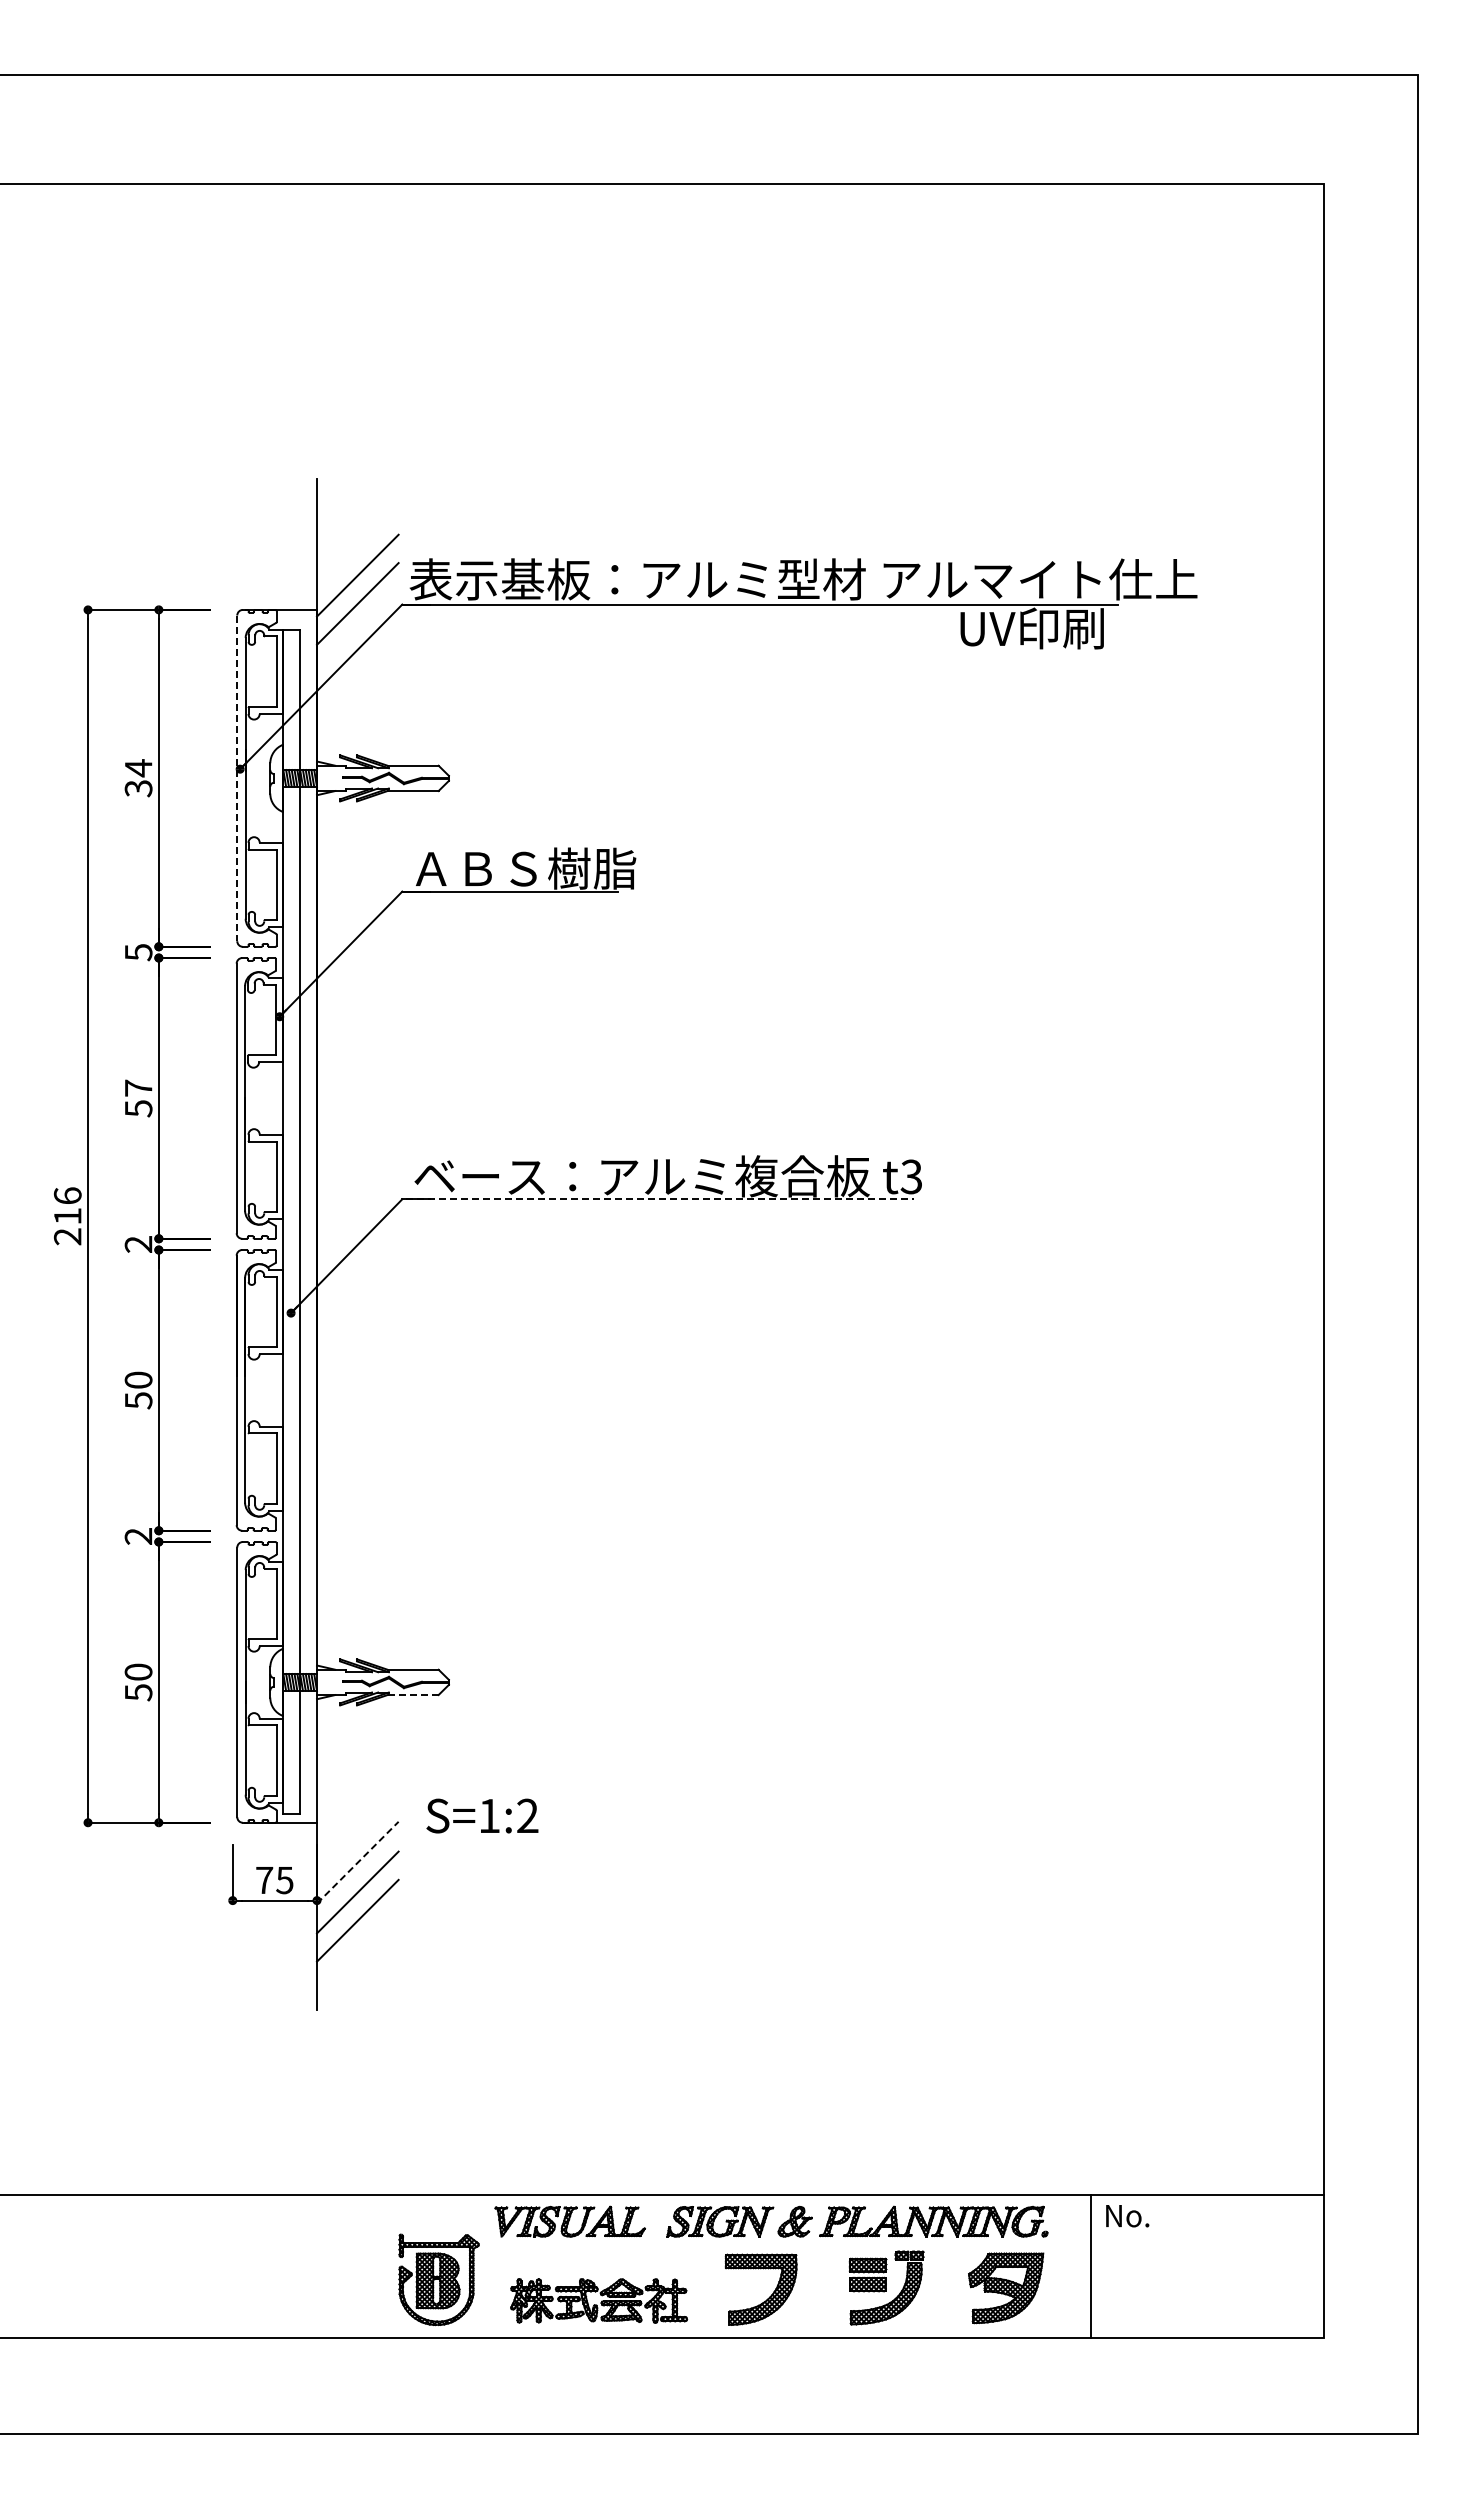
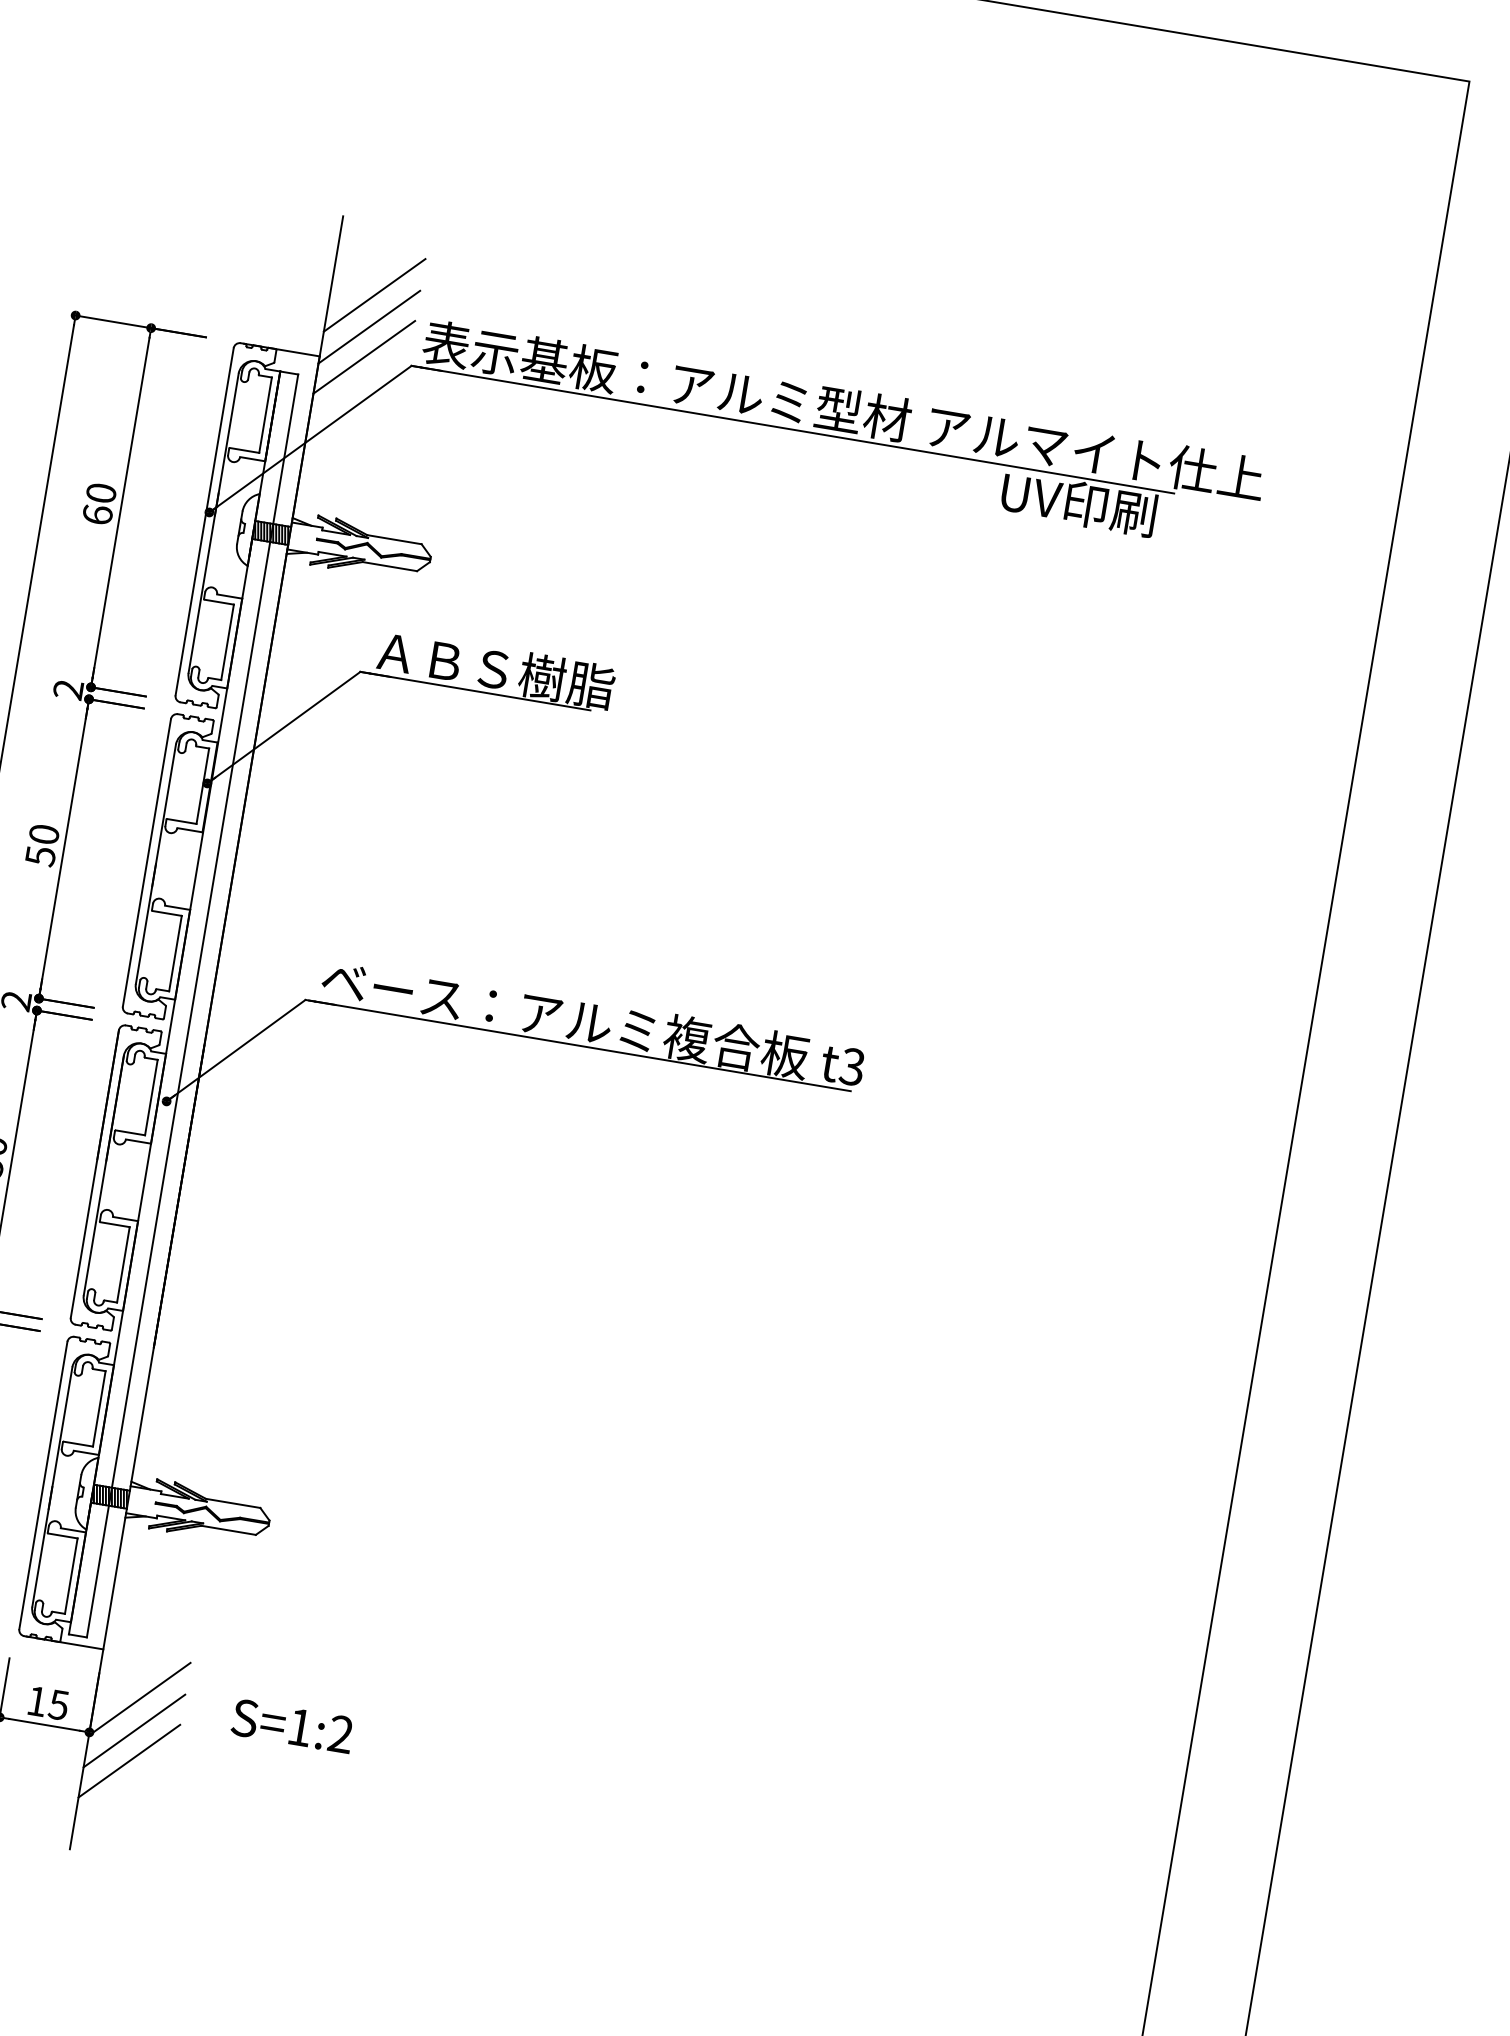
line: (357, 545) -> (374, 294), added
text: (138, 778) -> (99, 504), 34 -> 60
line: (237, 778) -> (204, 521), dashed -> solid
text: (138, 952) -> (68, 689), 5 -> 2
text: (138, 1087) -> (44, 833), 57 -> 50
line: (660, 1199) -> (580, 1046), dashed -> solid
line: (413, 1695) -> (228, 1530), dashed -> solid
text: (482, 1815) -> (292, 1725), moved
line: (357, 1862) -> (139, 1698), dashed -> solid
text: (264, 1880) -> (37, 1701), 75 -> 15

